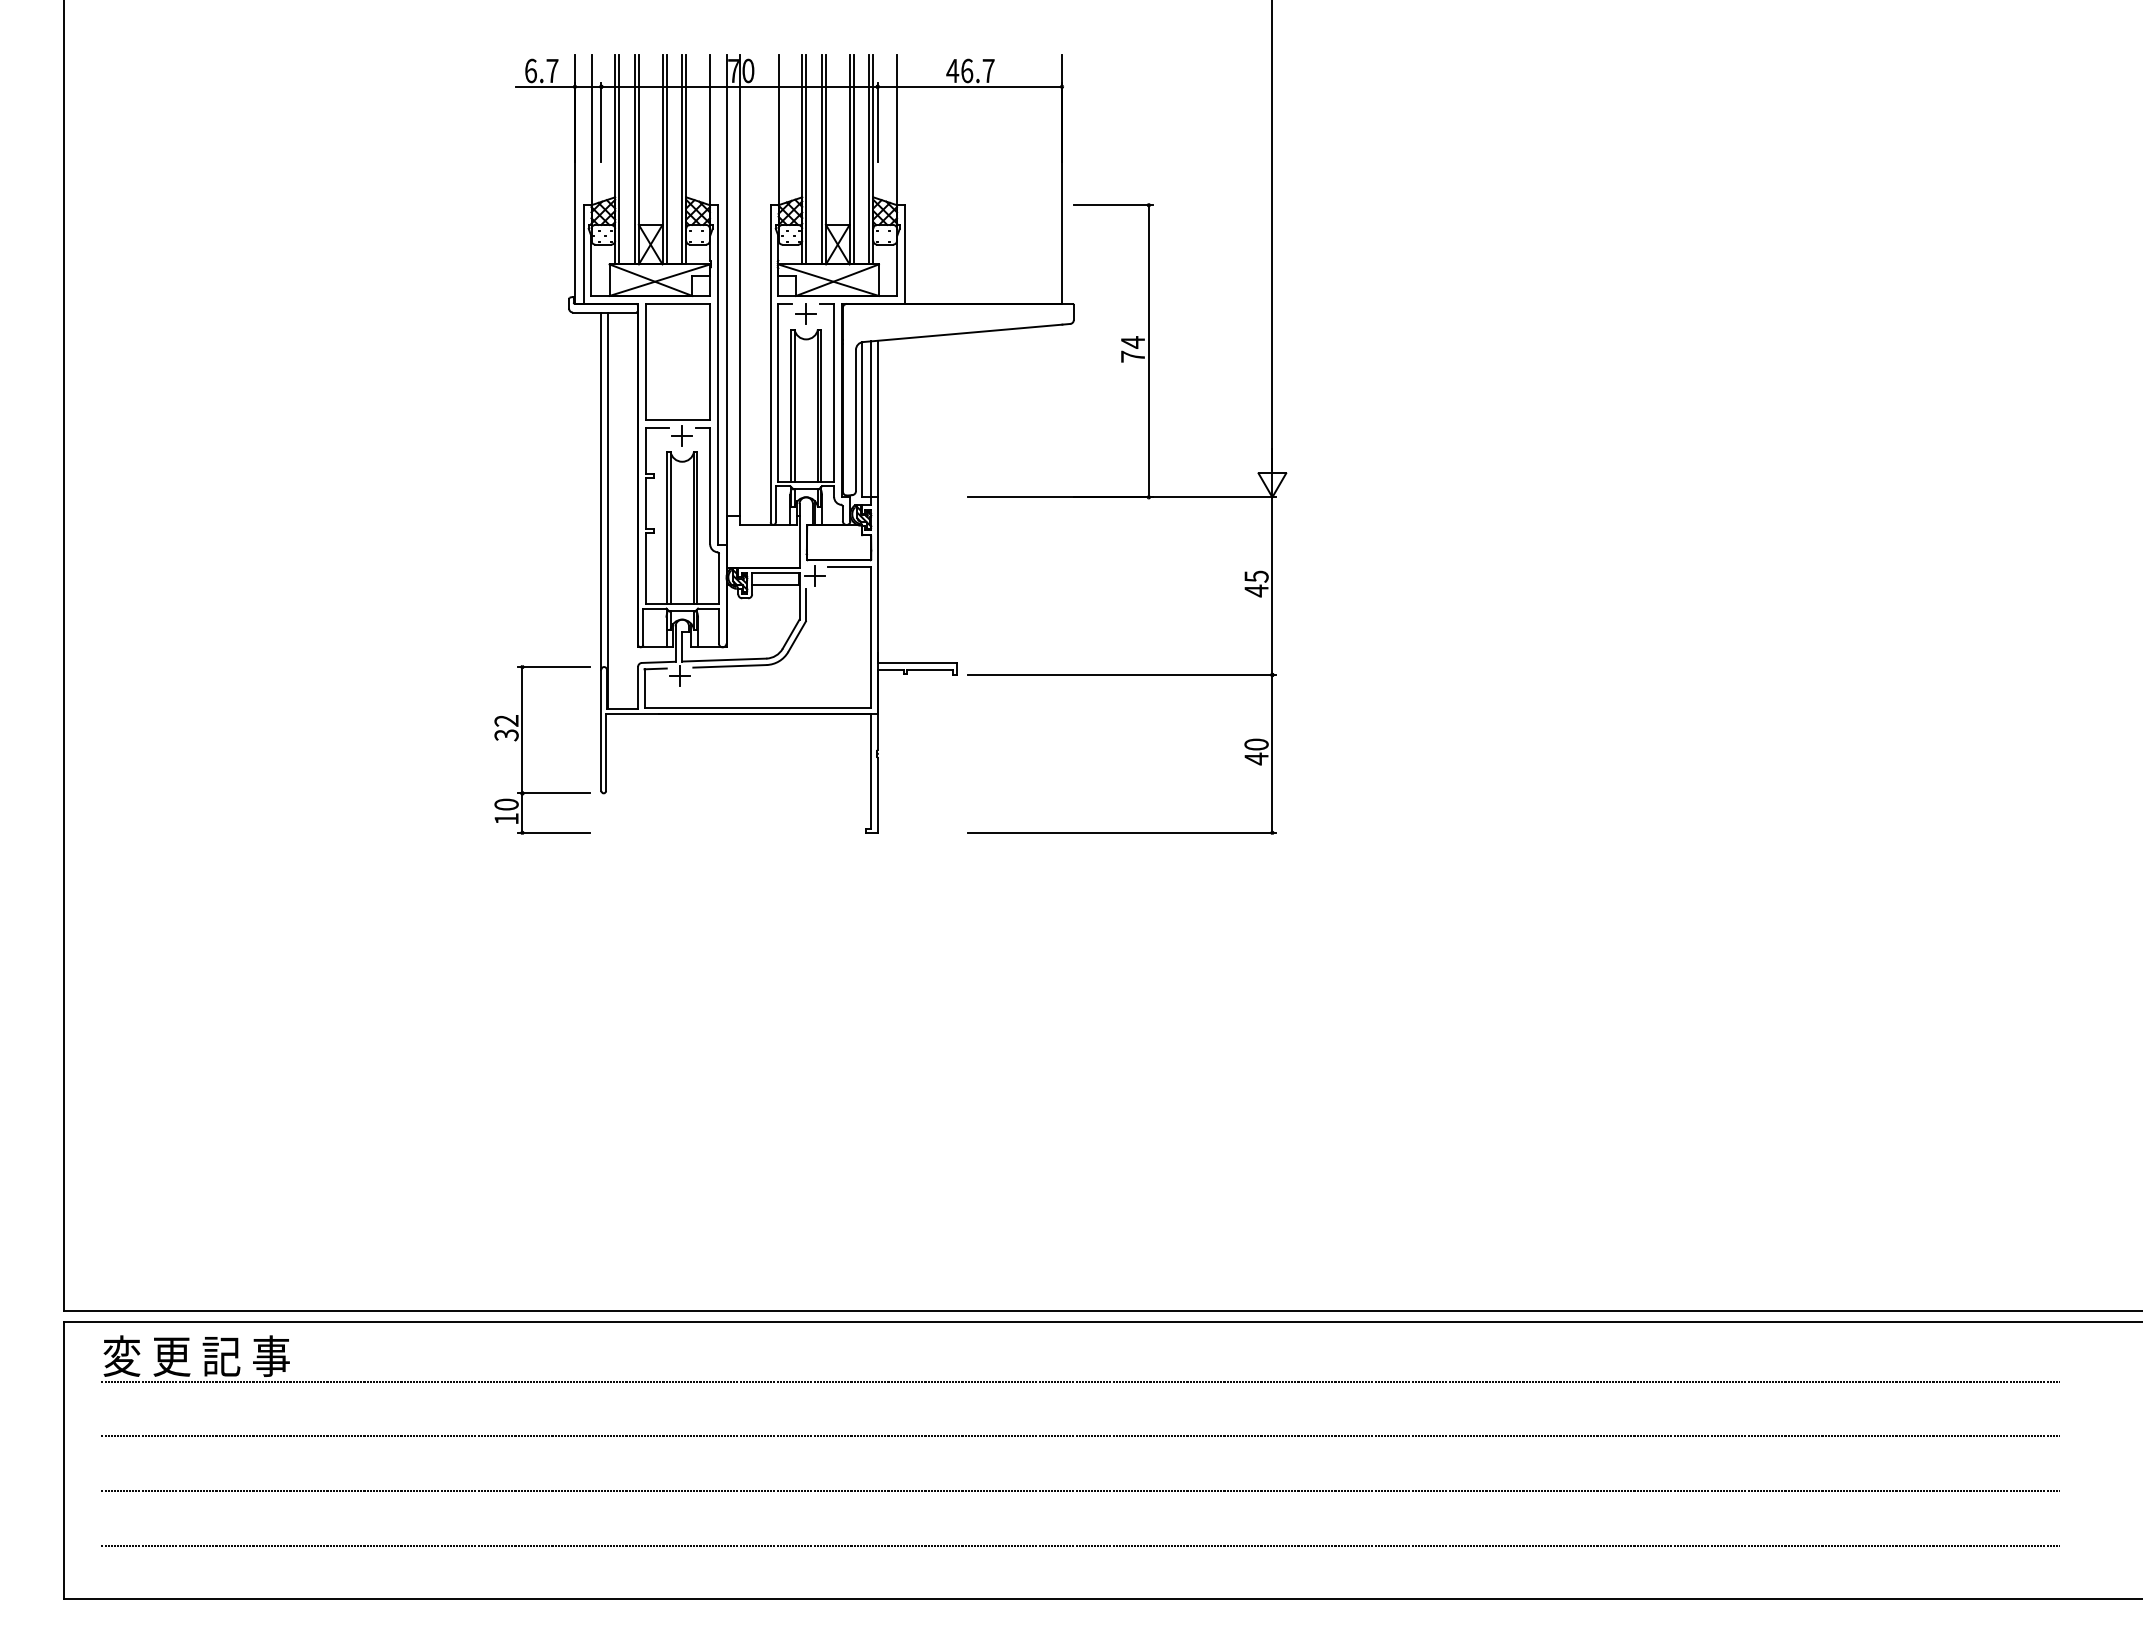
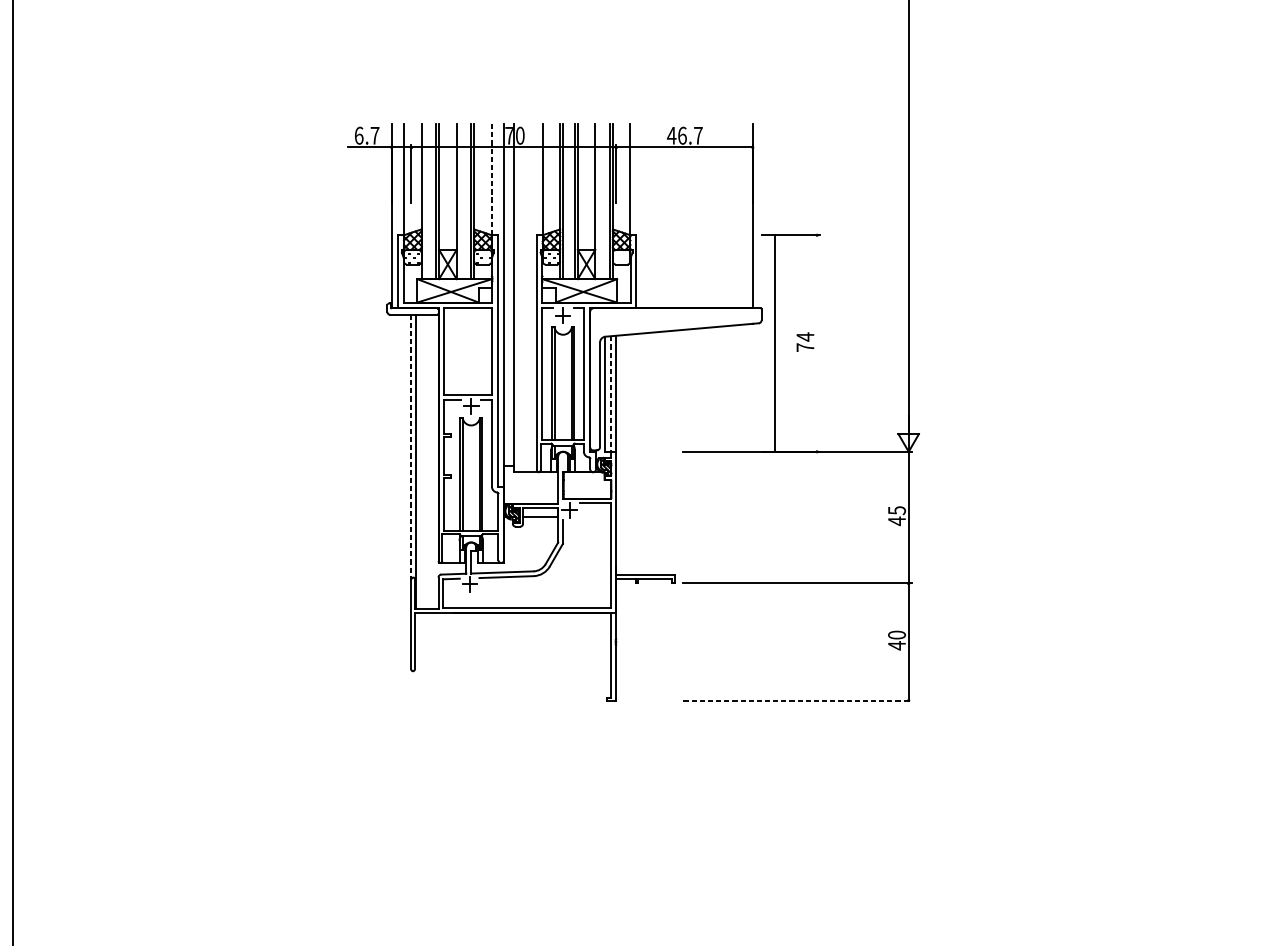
line: (709, 131) -> (491, 180), solid -> dashed
line: (619, 159) -> (424, 201), removed
line: (666, 159) -> (459, 201), removed
line: (853, 159) -> (598, 201), removed
line: (1148, 351) -> (774, 343), moved
line: (871, 419) -> (611, 394), solid -> dashed
line: (601, 491) -> (411, 447), solid -> dashed
part: (522, 749) -> (352, 638), removed
line: (1122, 832) -> (797, 700), solid -> dashed

